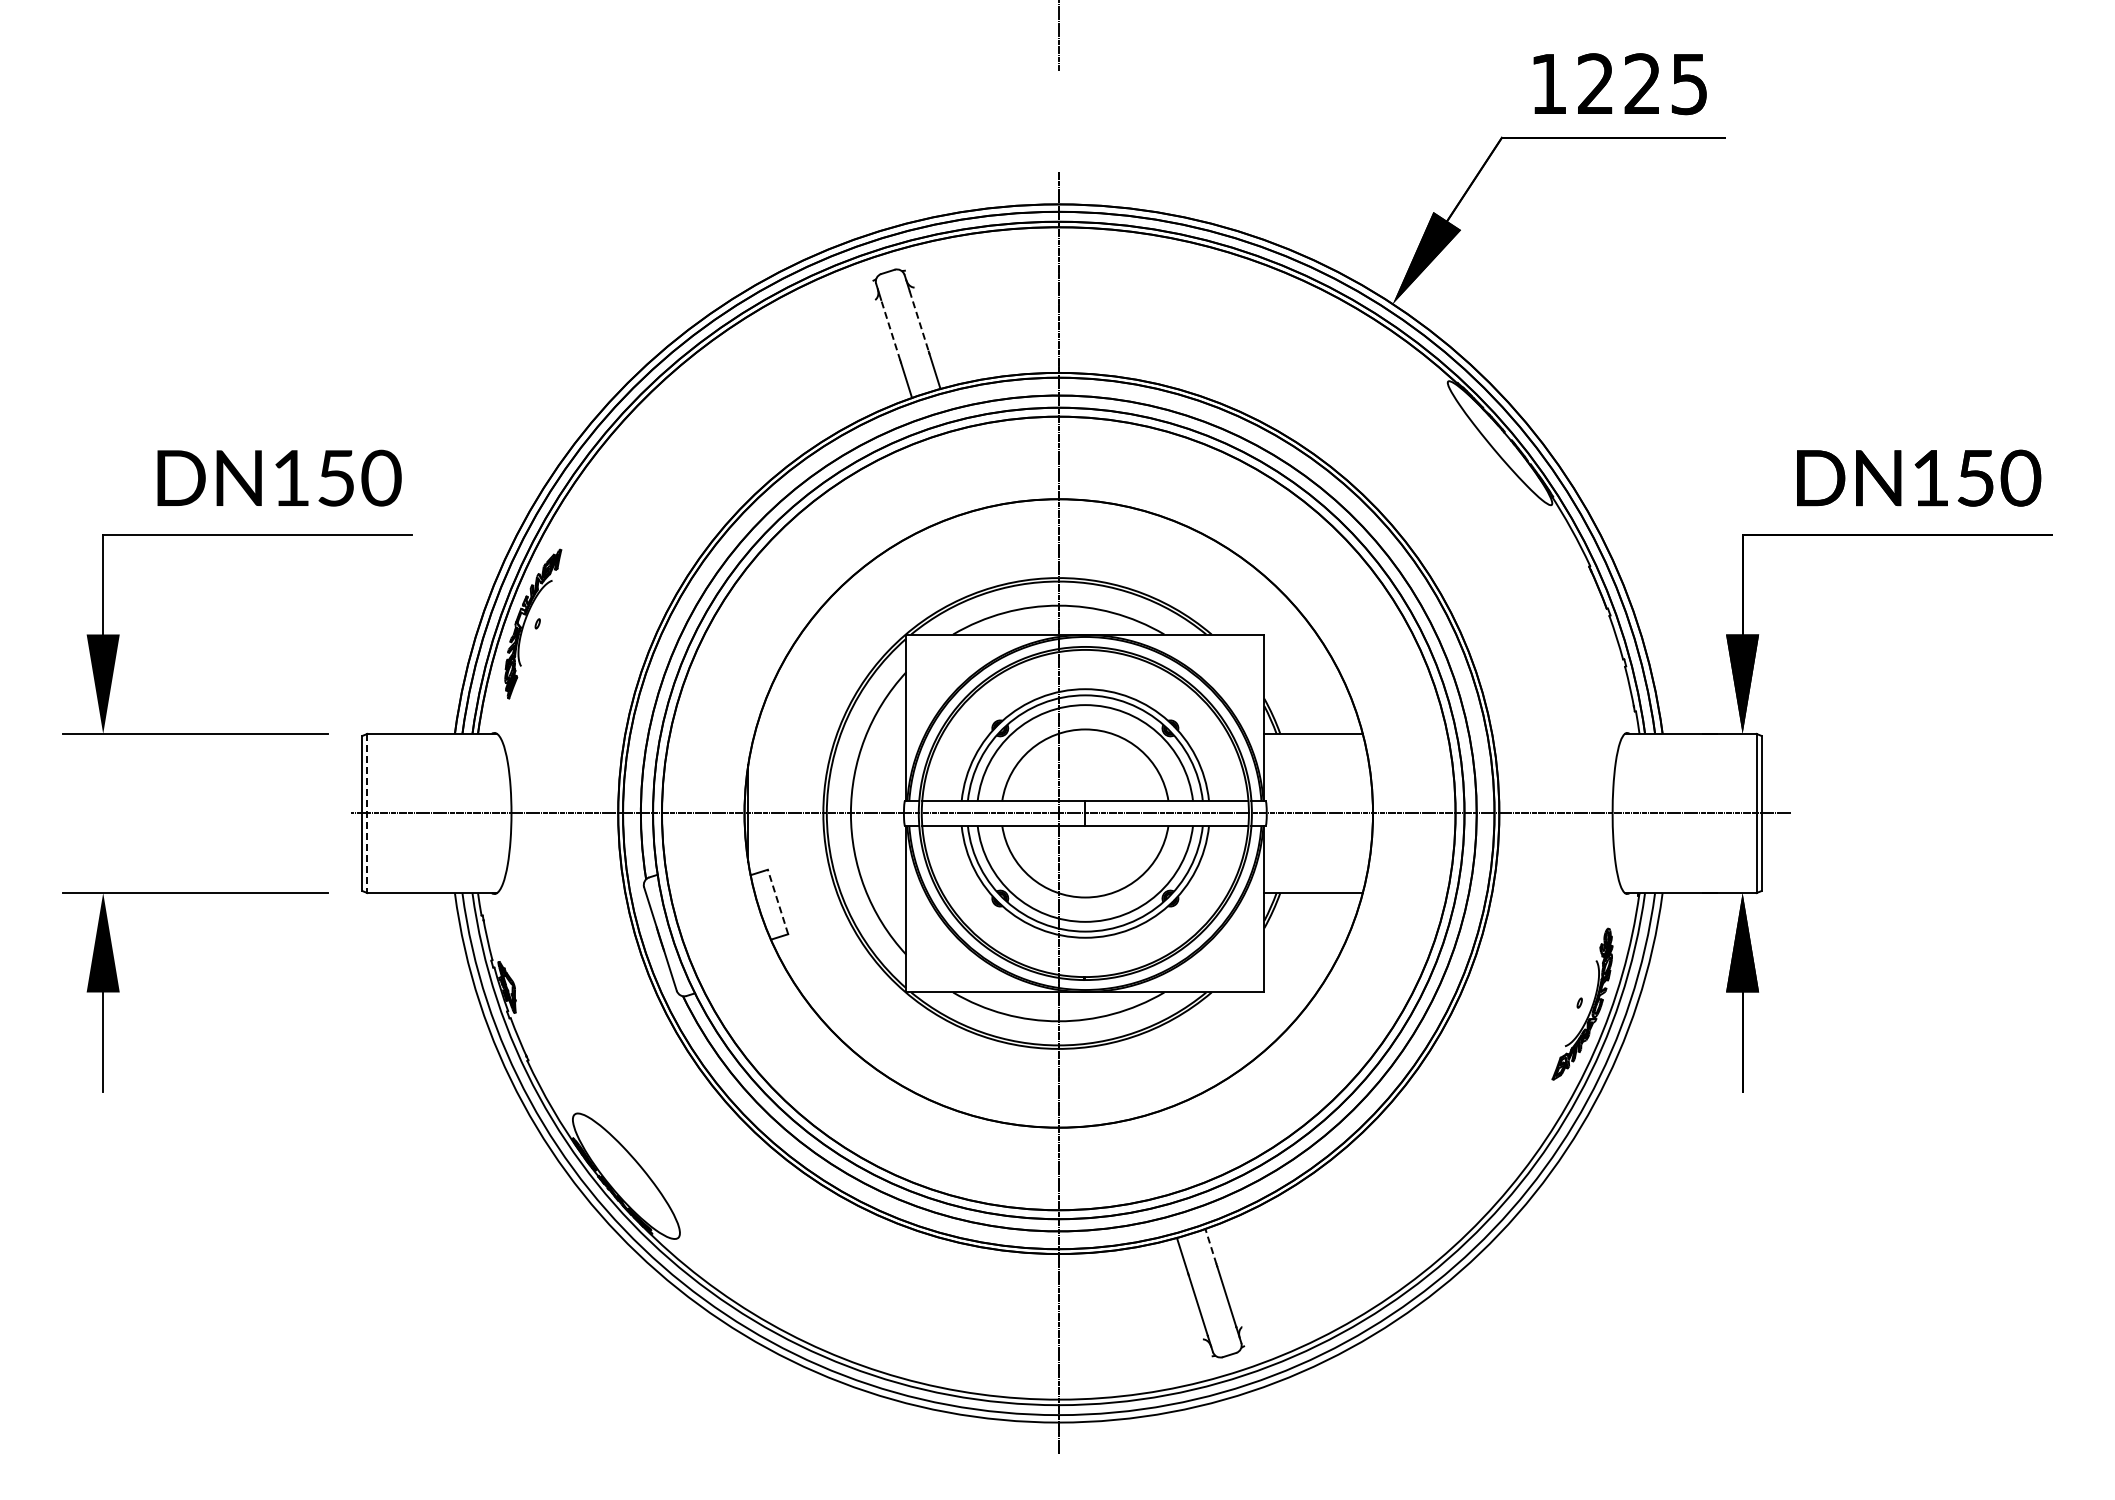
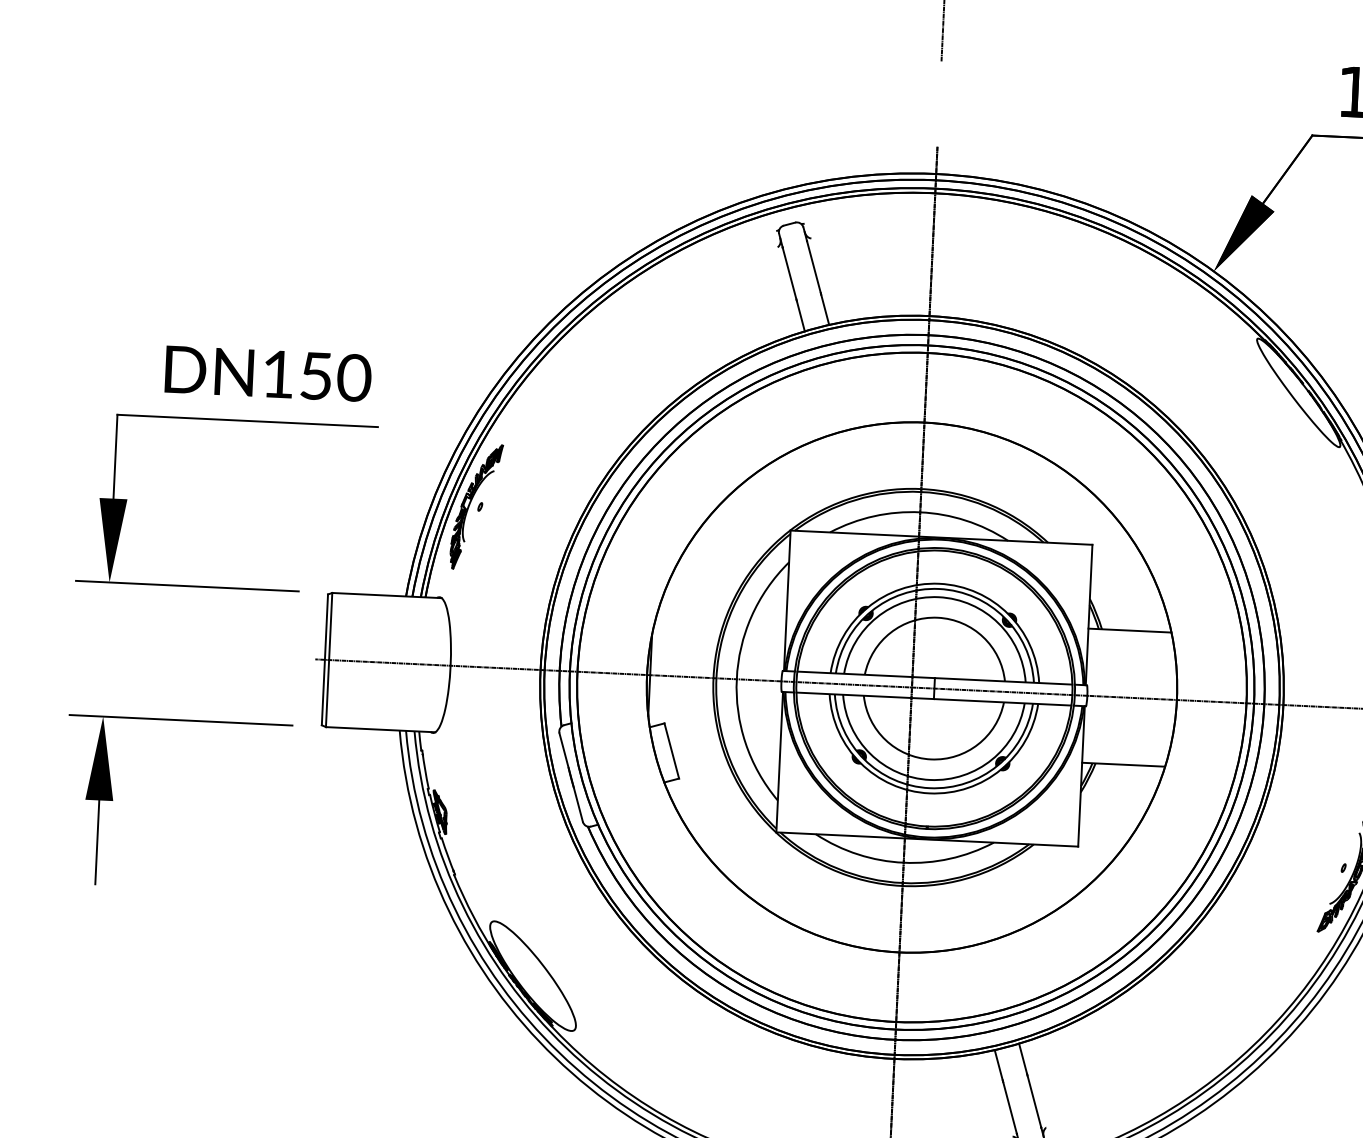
line: (919, 321) -> (814, 267), dashed -> solid
line: (890, 330) -> (789, 273), dashed -> solid
line: (367, 813) -> (329, 660), dashed -> solid
line: (778, 902) -> (672, 751), dashed -> solid
line: (1210, 1246) -> (1022, 1058), dashed -> solid

